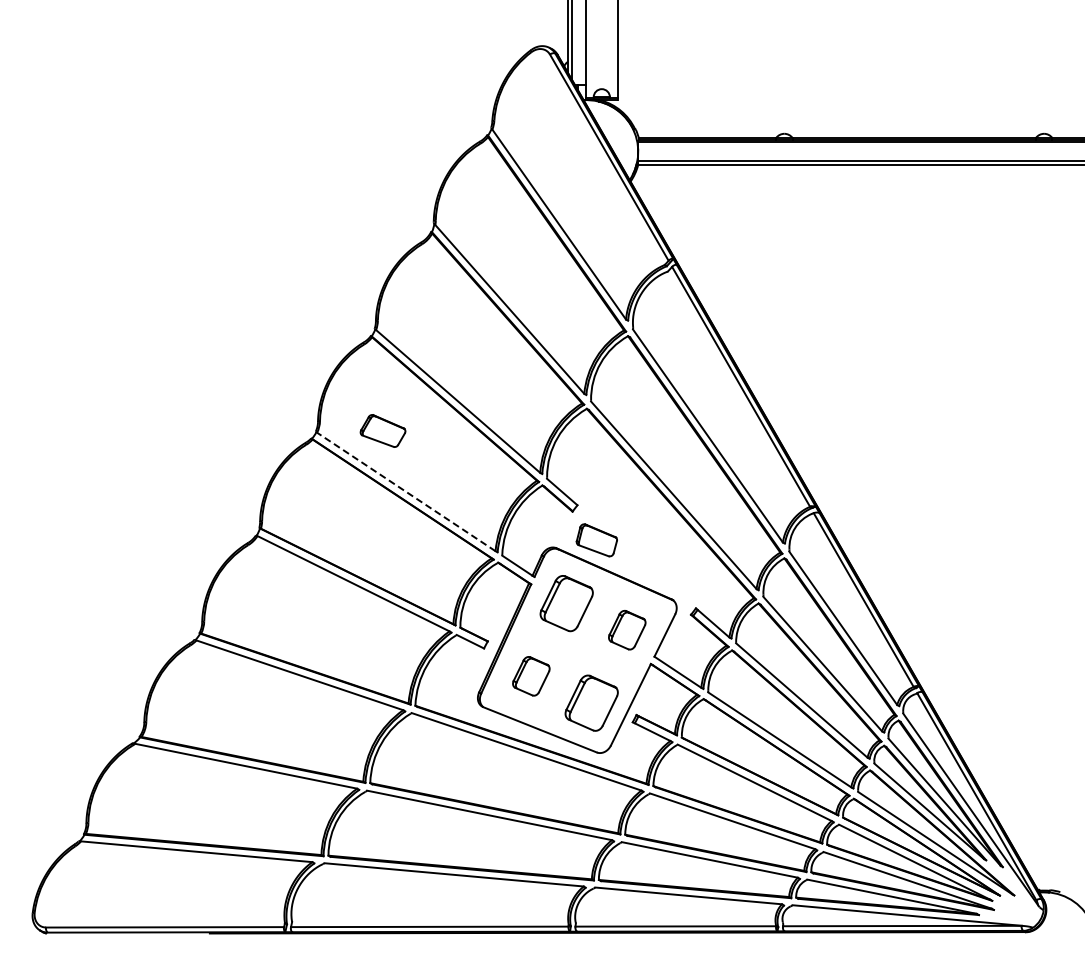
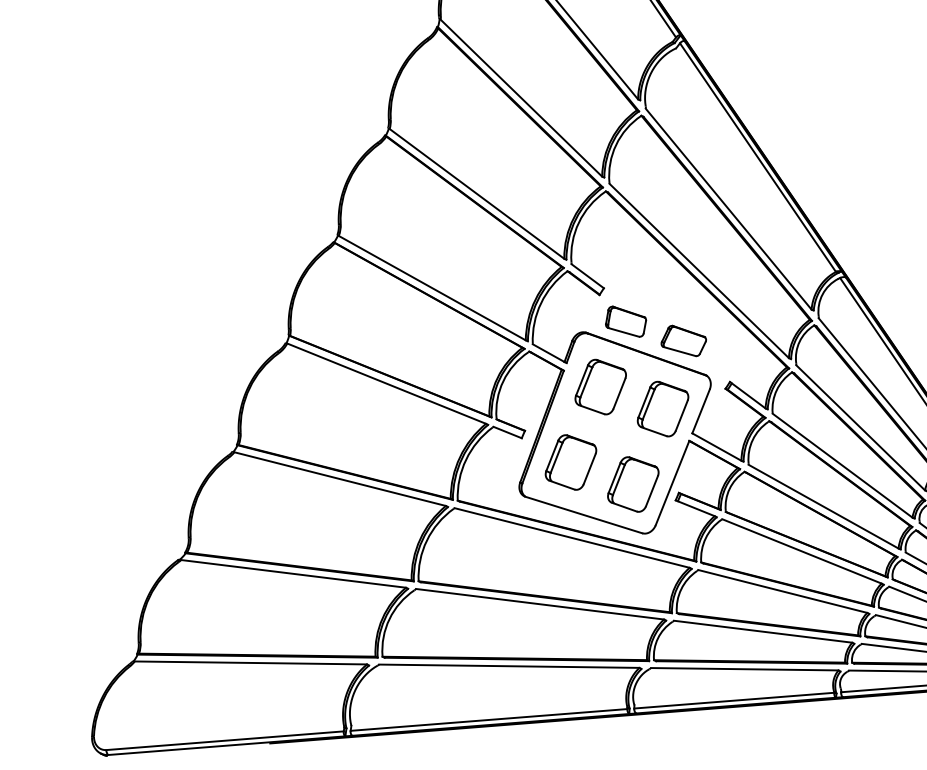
part: (382, 430) -> (683, 340), moved
line: (405, 491) -> (431, 287), dashed -> solid
part: (627, 629) -> (663, 408), size x1.43
part: (531, 675) -> (571, 461), size x1.43

